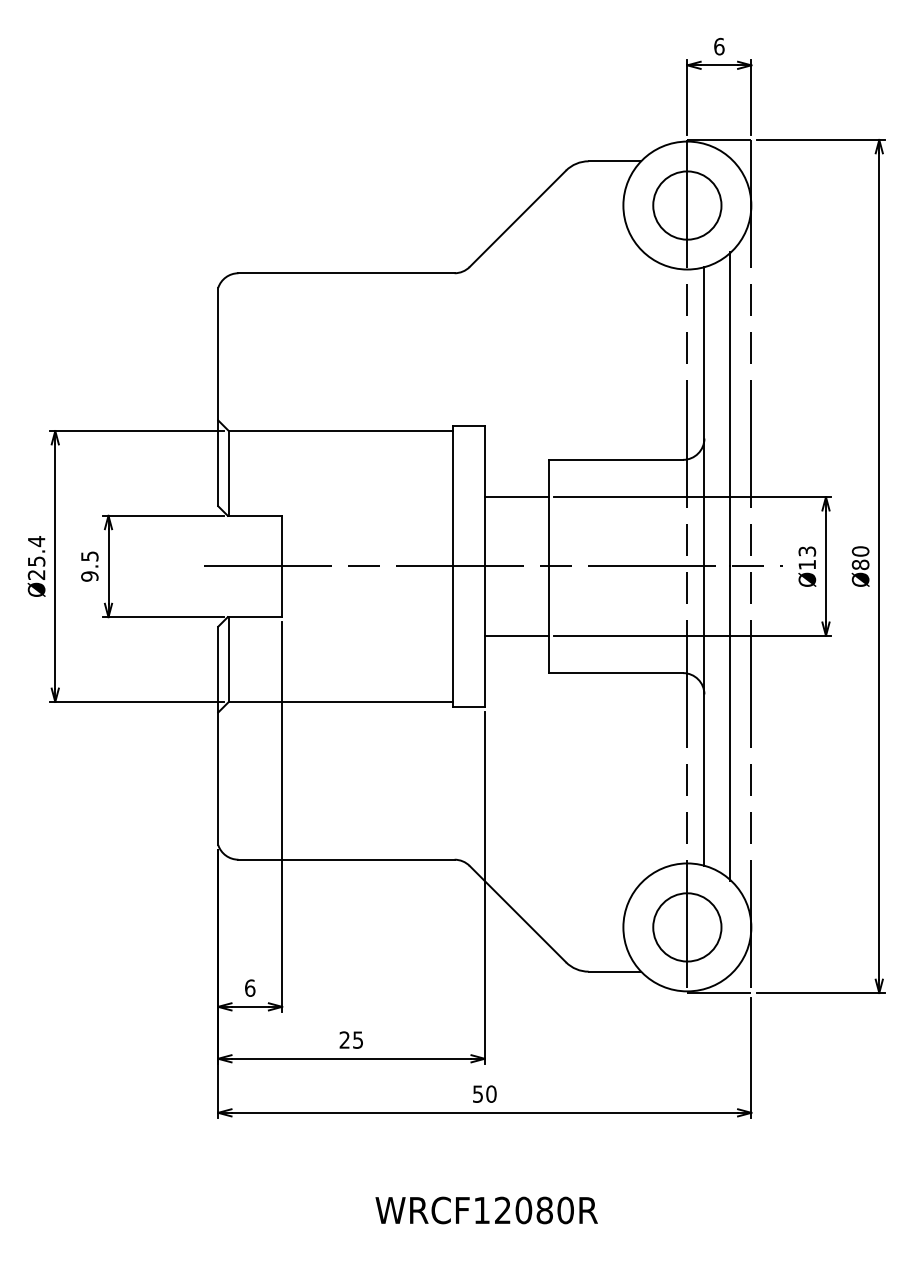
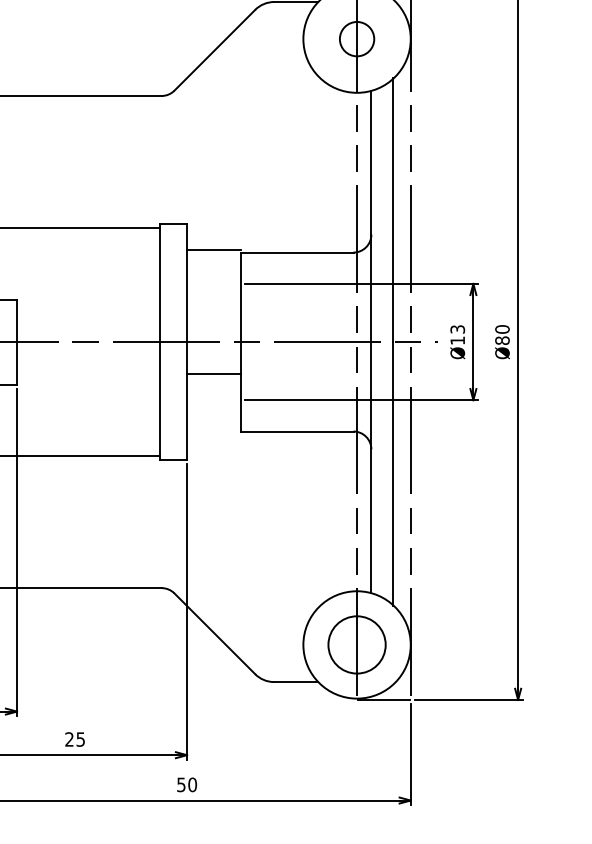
circle: (687, 205) -> (357, 39), size x0.6
line: (516, 497) -> (213, 250), moved
line: (516, 635) -> (213, 373), moved

